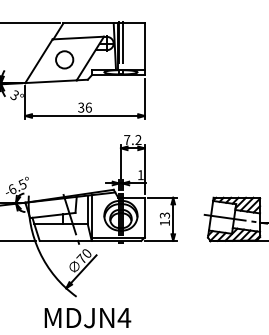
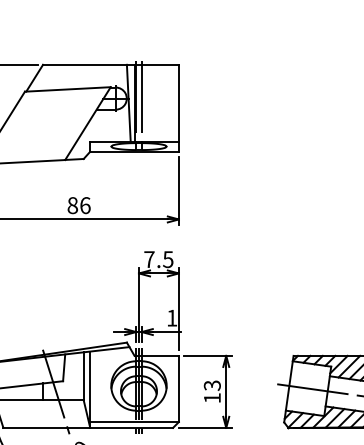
circle: (64, 59) -> (44, 125), removed
text: (81, 107) -> (73, 205), 36 -> 86
text: (138, 140) -> (168, 260), 7.2 -> 7.5

